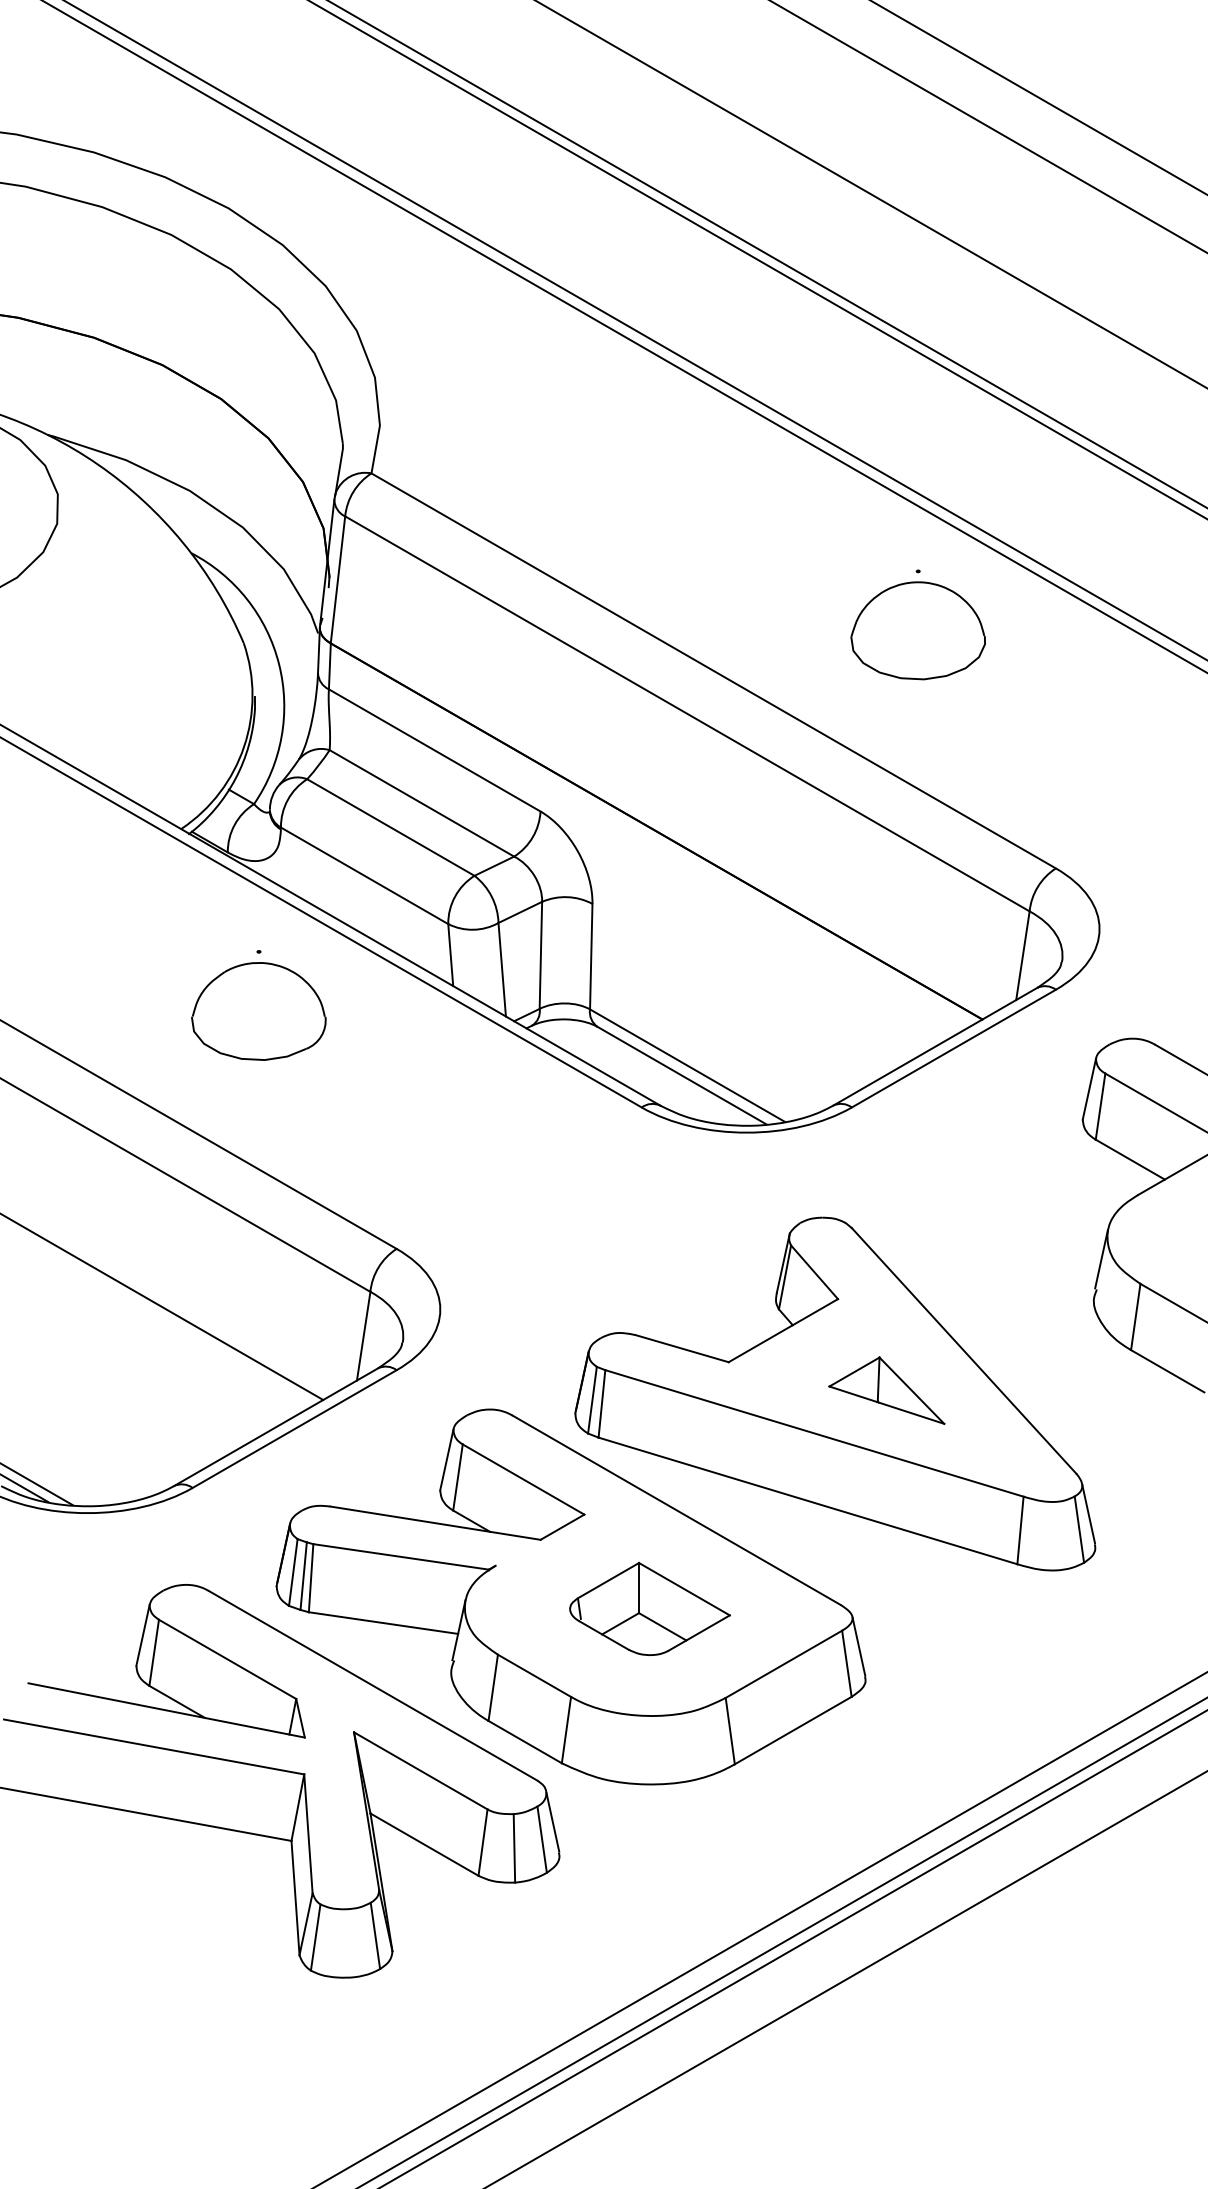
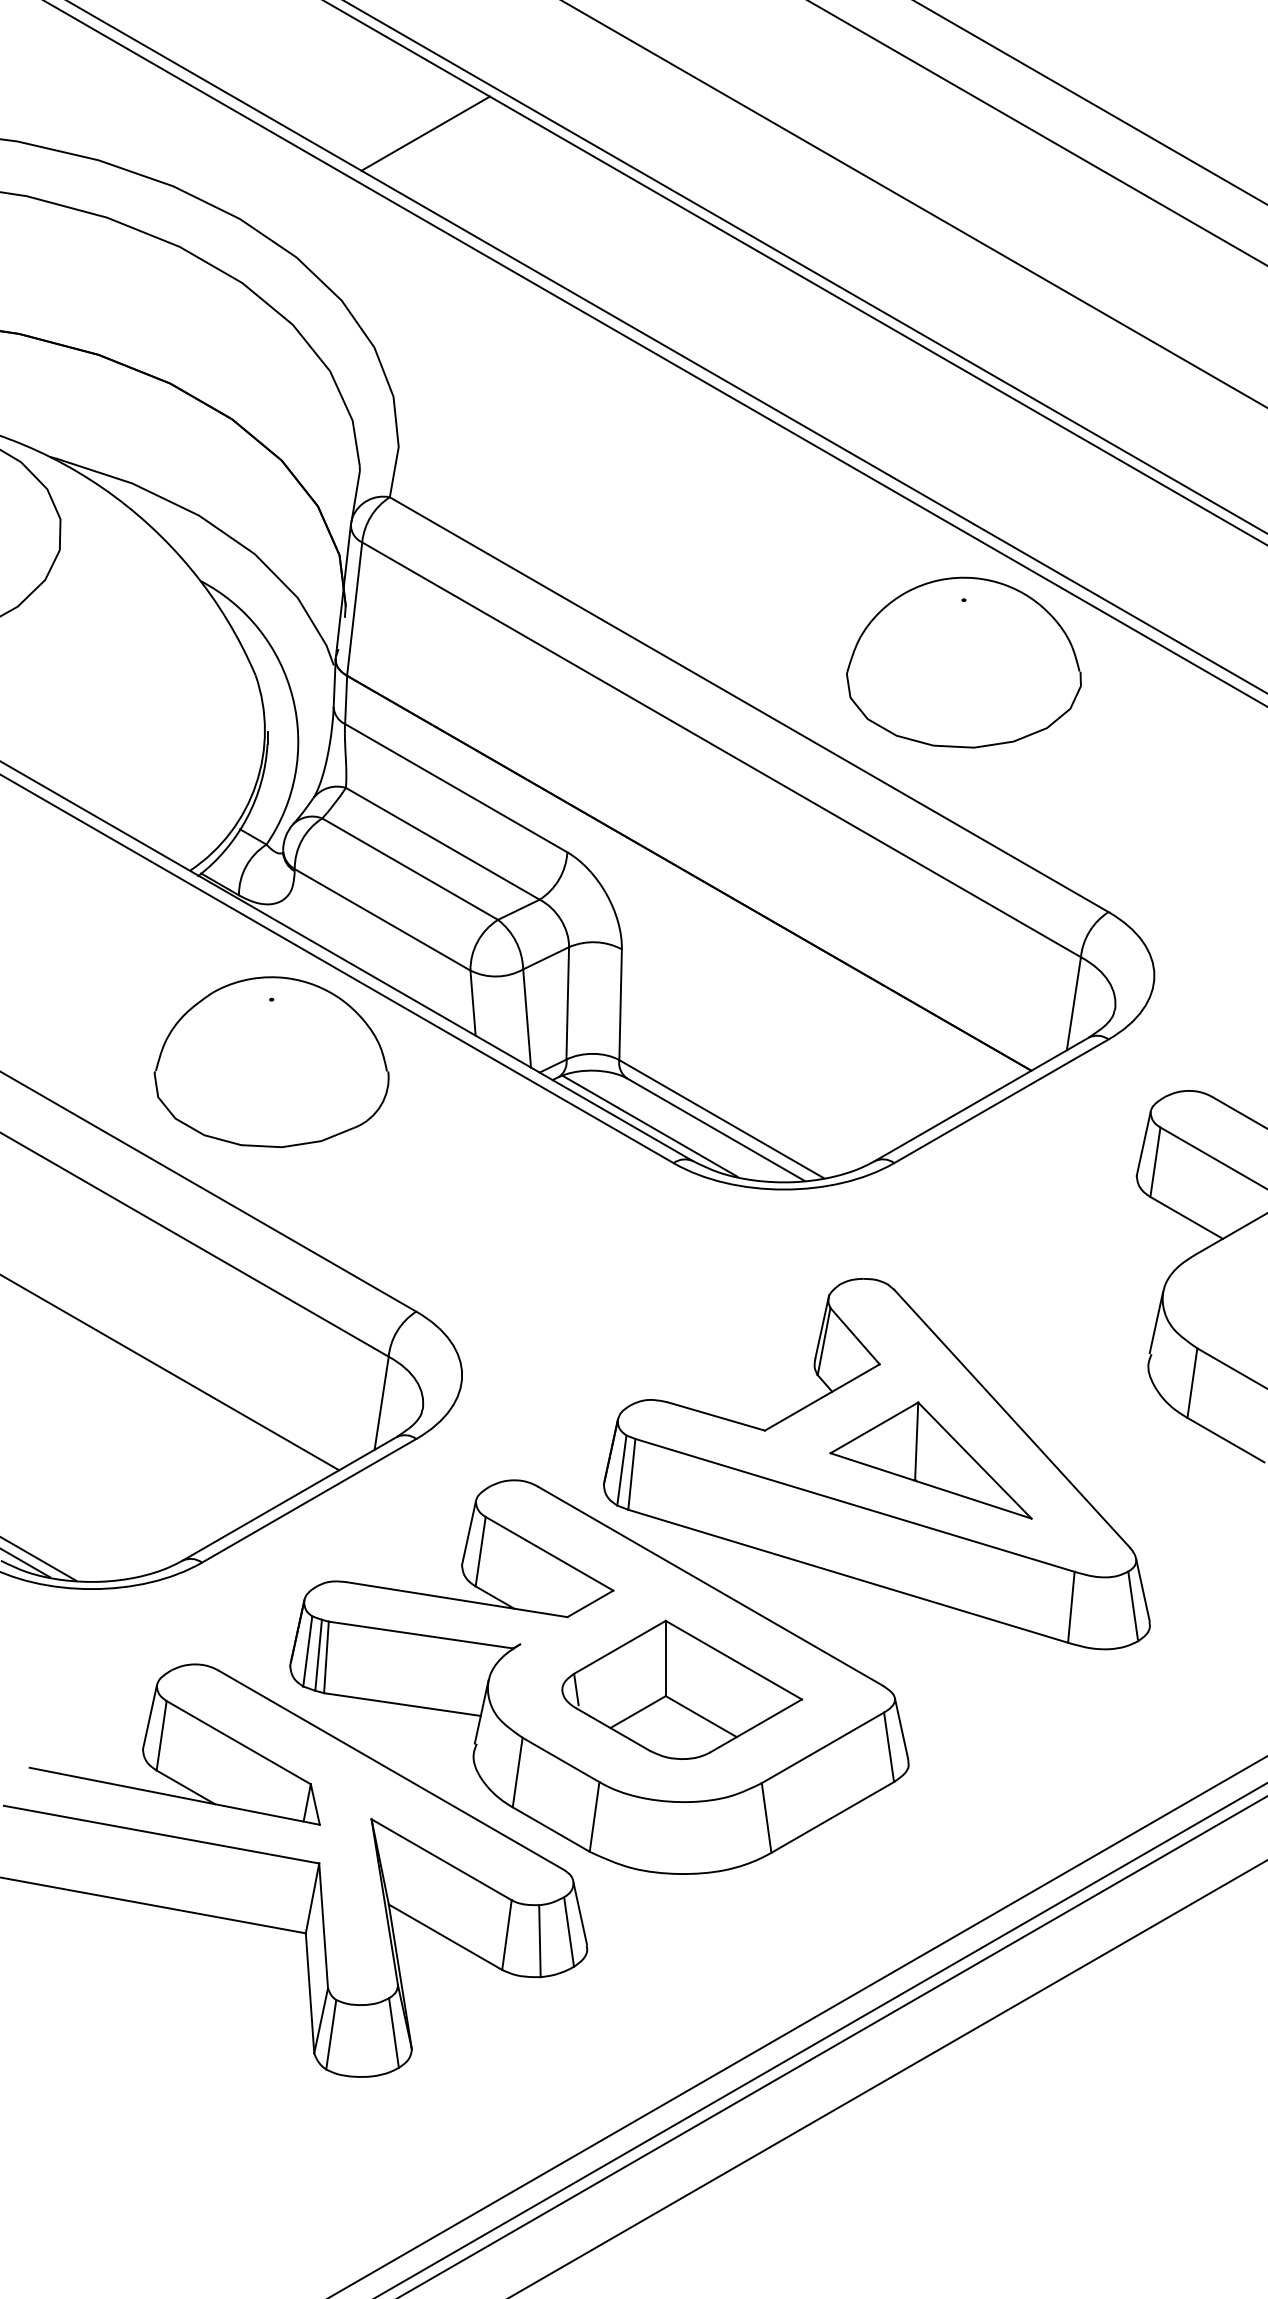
line: (405, 126) -> (425, 133), added
part: (917, 630) -> (963, 662), size x1.67
part: (258, 1011) -> (271, 1062), size x1.67
line: (618, 1071) -> (649, 1125), added
part: (886, 1390) -> (930, 1460), size x1.67
part: (650, 1608) -> (682, 1689), size x1.43

